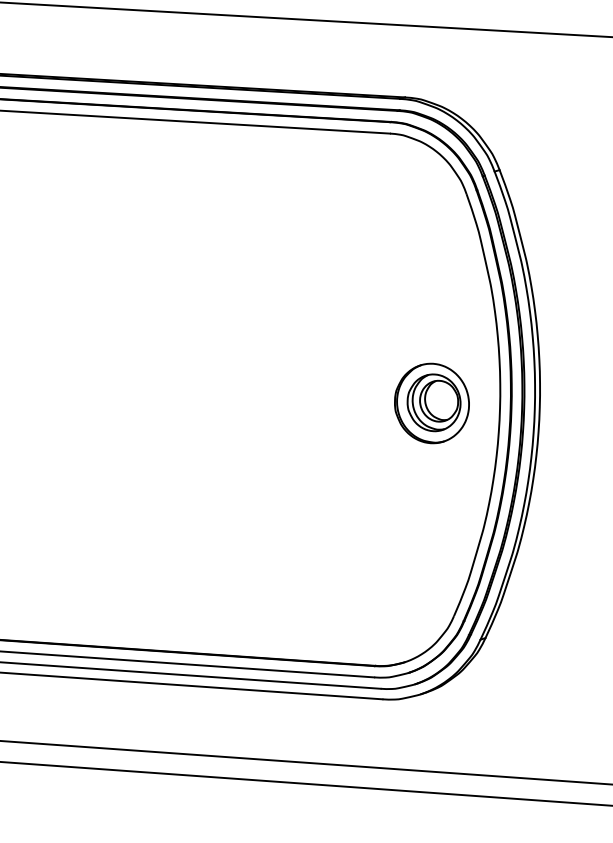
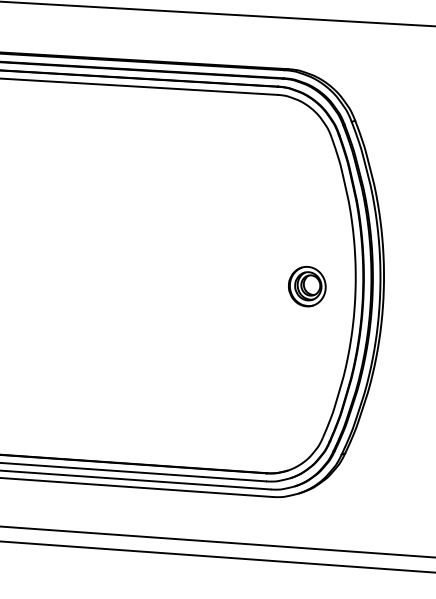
part: (432, 403) -> (307, 286), size x0.7

